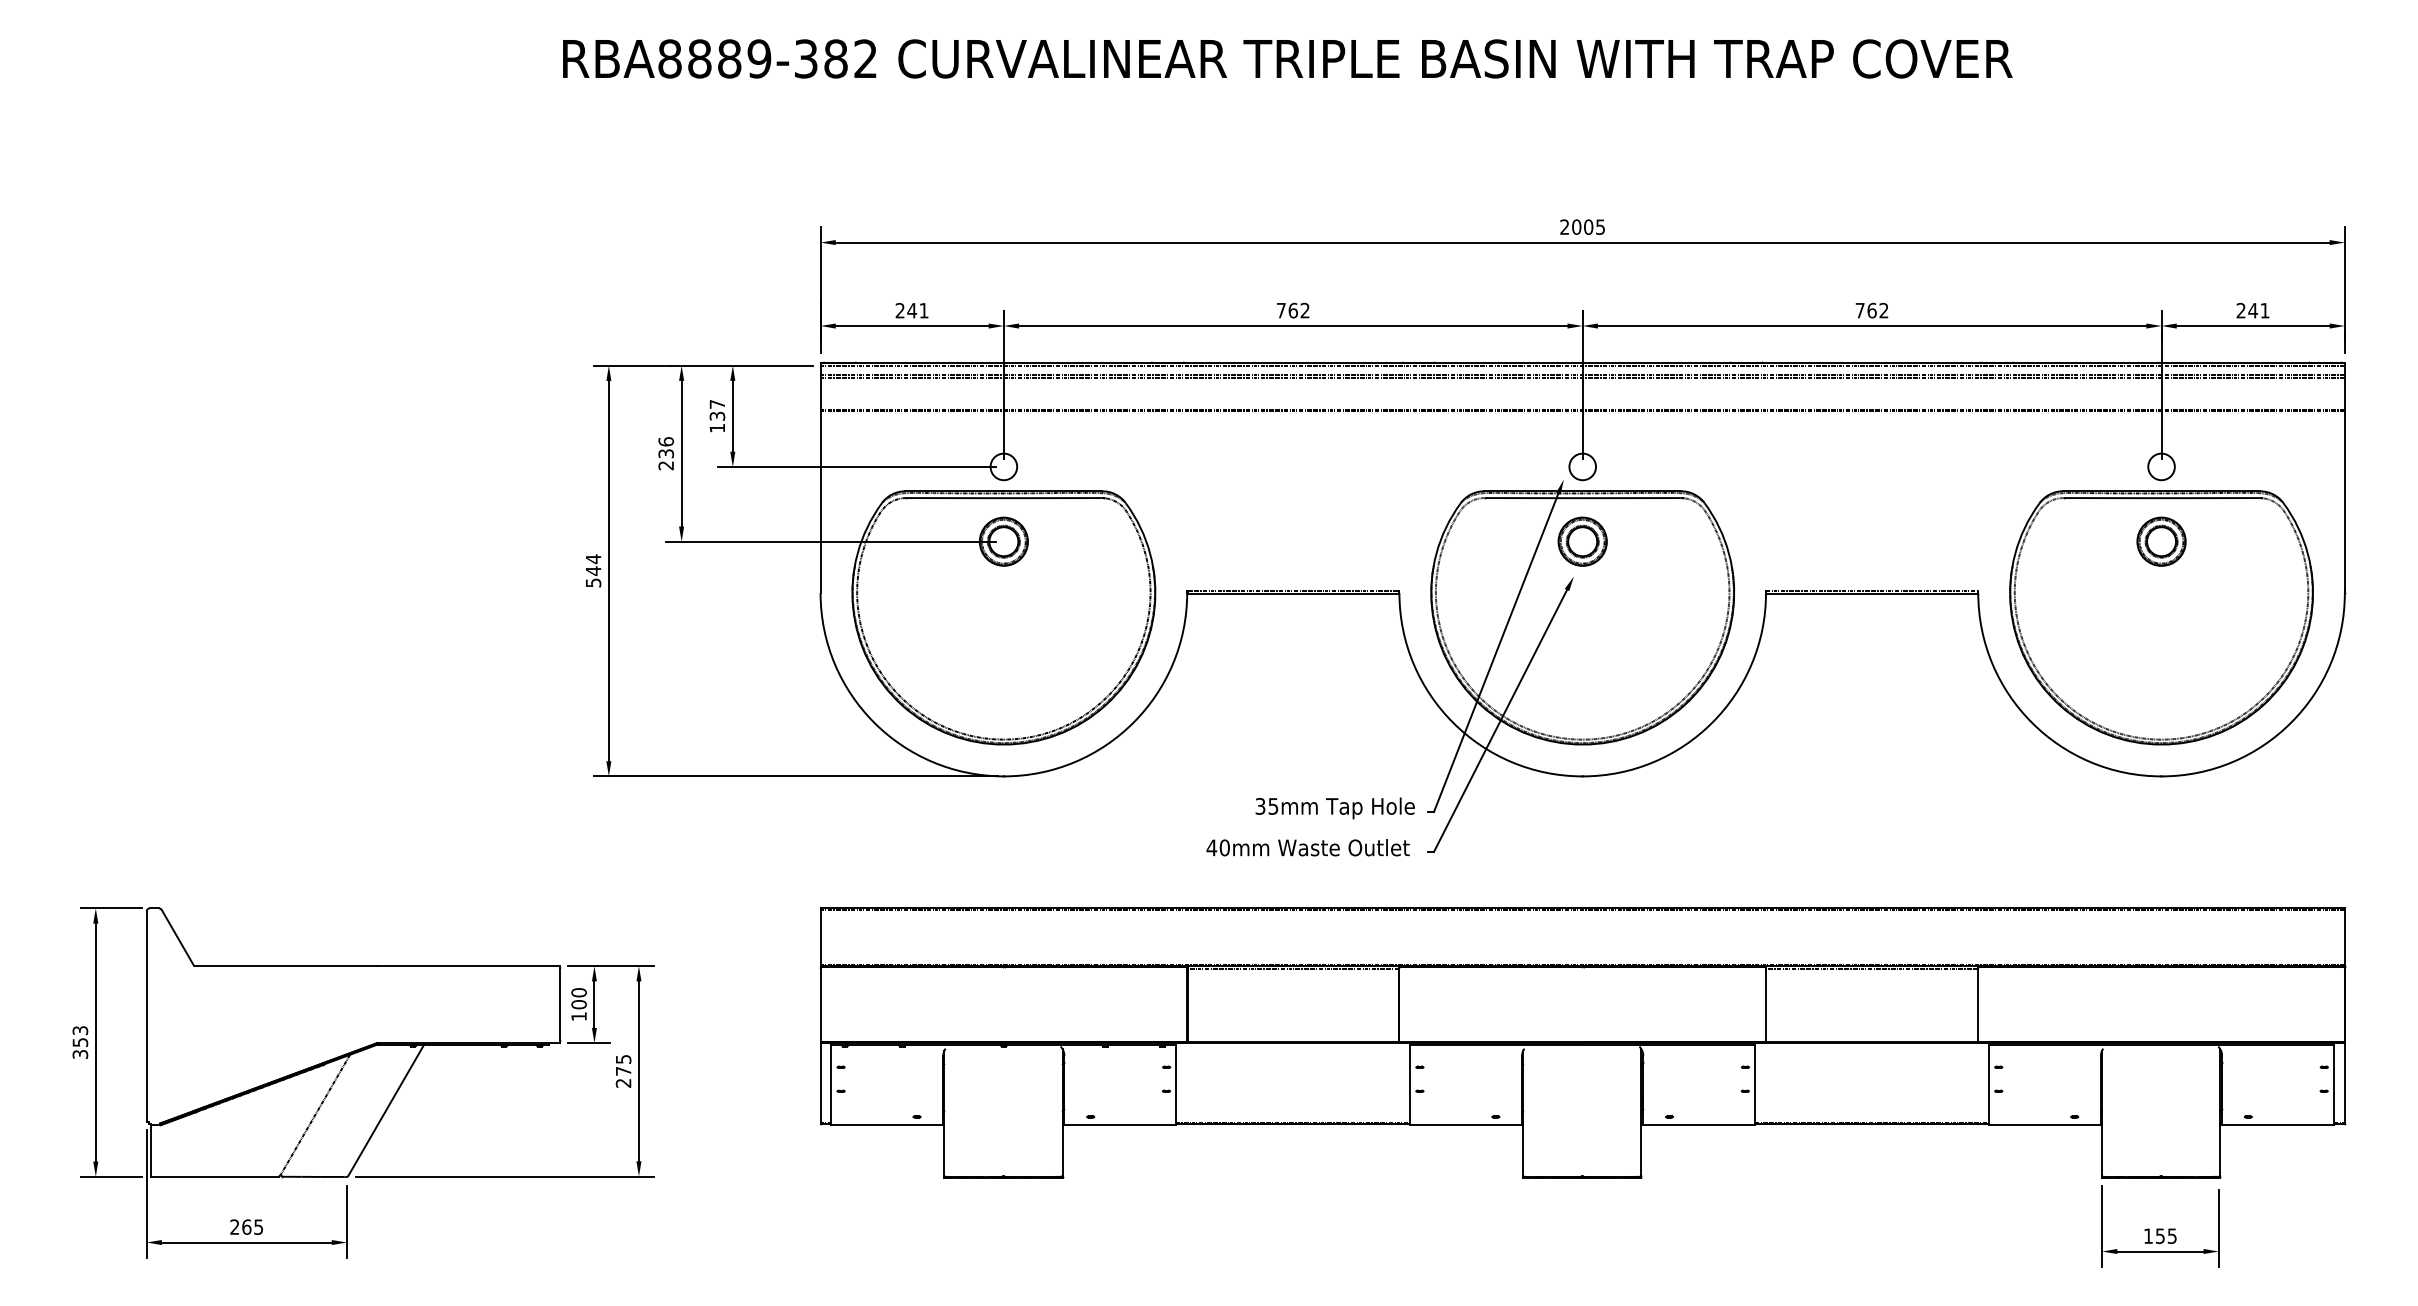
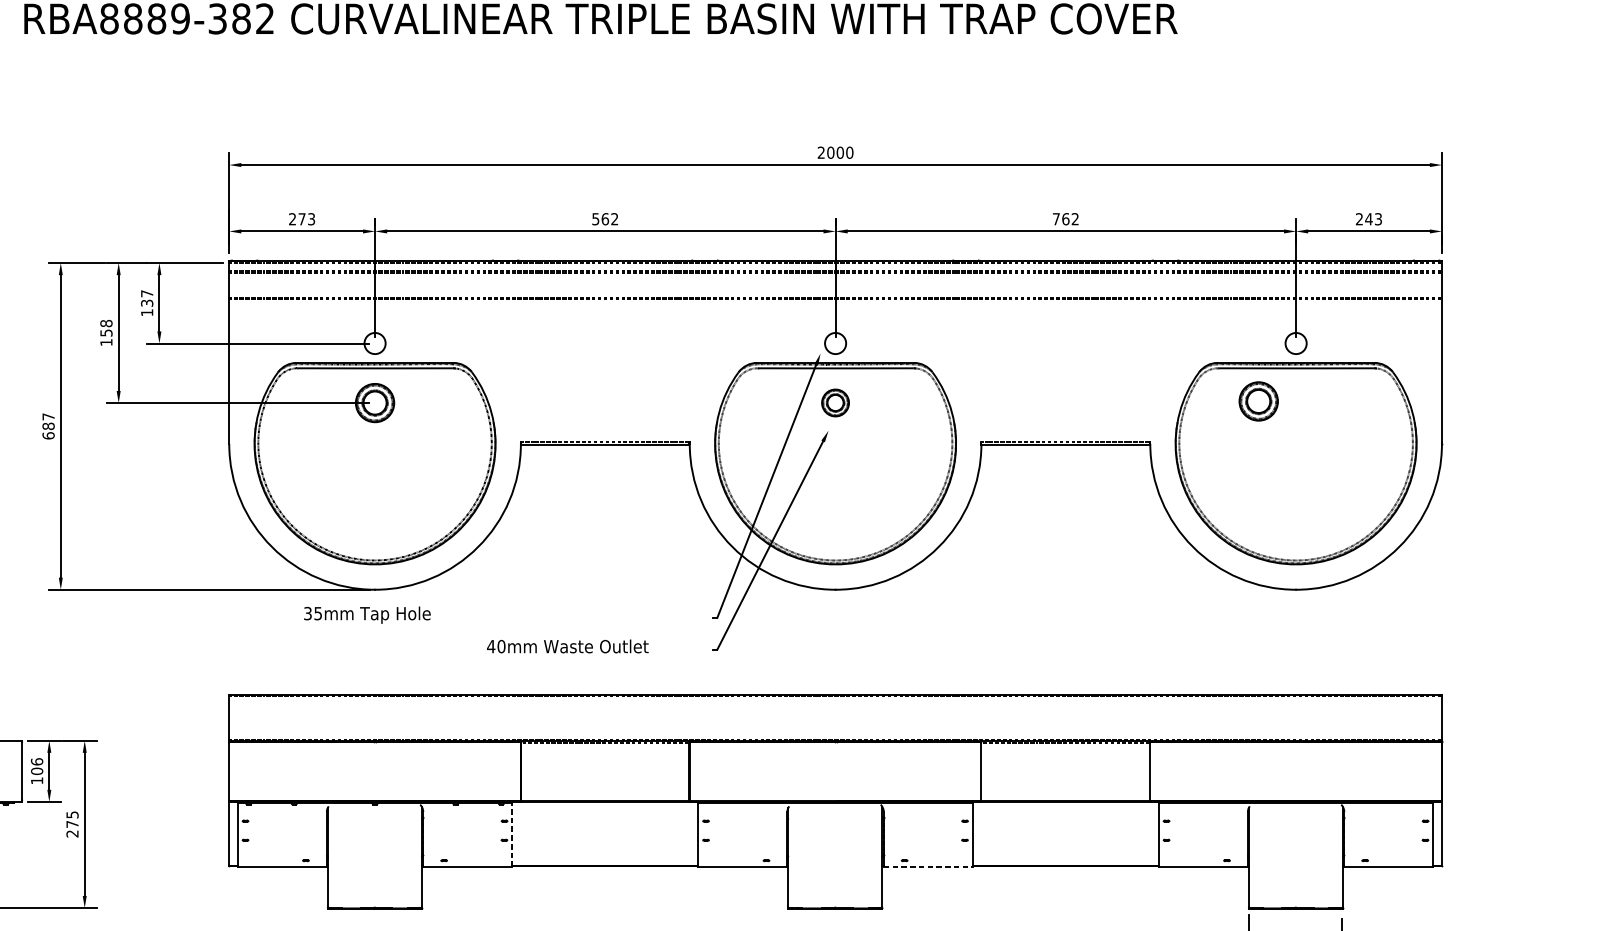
text: (1600, 226) -> (849, 152), 2005 -> 2000
text: (917, 310) -> (306, 219), 241 -> 273
text: (1280, 310) -> (595, 219), 762 -> 562
text: (2264, 310) -> (1378, 219), 241 -> 243
text: (665, 453) -> (105, 332), 236 -> 158
part: (1582, 541) -> (835, 402), size x0.7
part: (2161, 541) -> (1258, 401), moved
text: (593, 570) -> (48, 425), 544 -> 687
text: (1334, 808) -> (366, 615), moved
text: (1307, 847) -> (567, 646), moved
text: (578, 992) -> (36, 761), 100 -> 106
line: (1176, 1084) -> (512, 834), solid -> dashed
line: (1699, 1124) -> (928, 866), solid -> dashed

